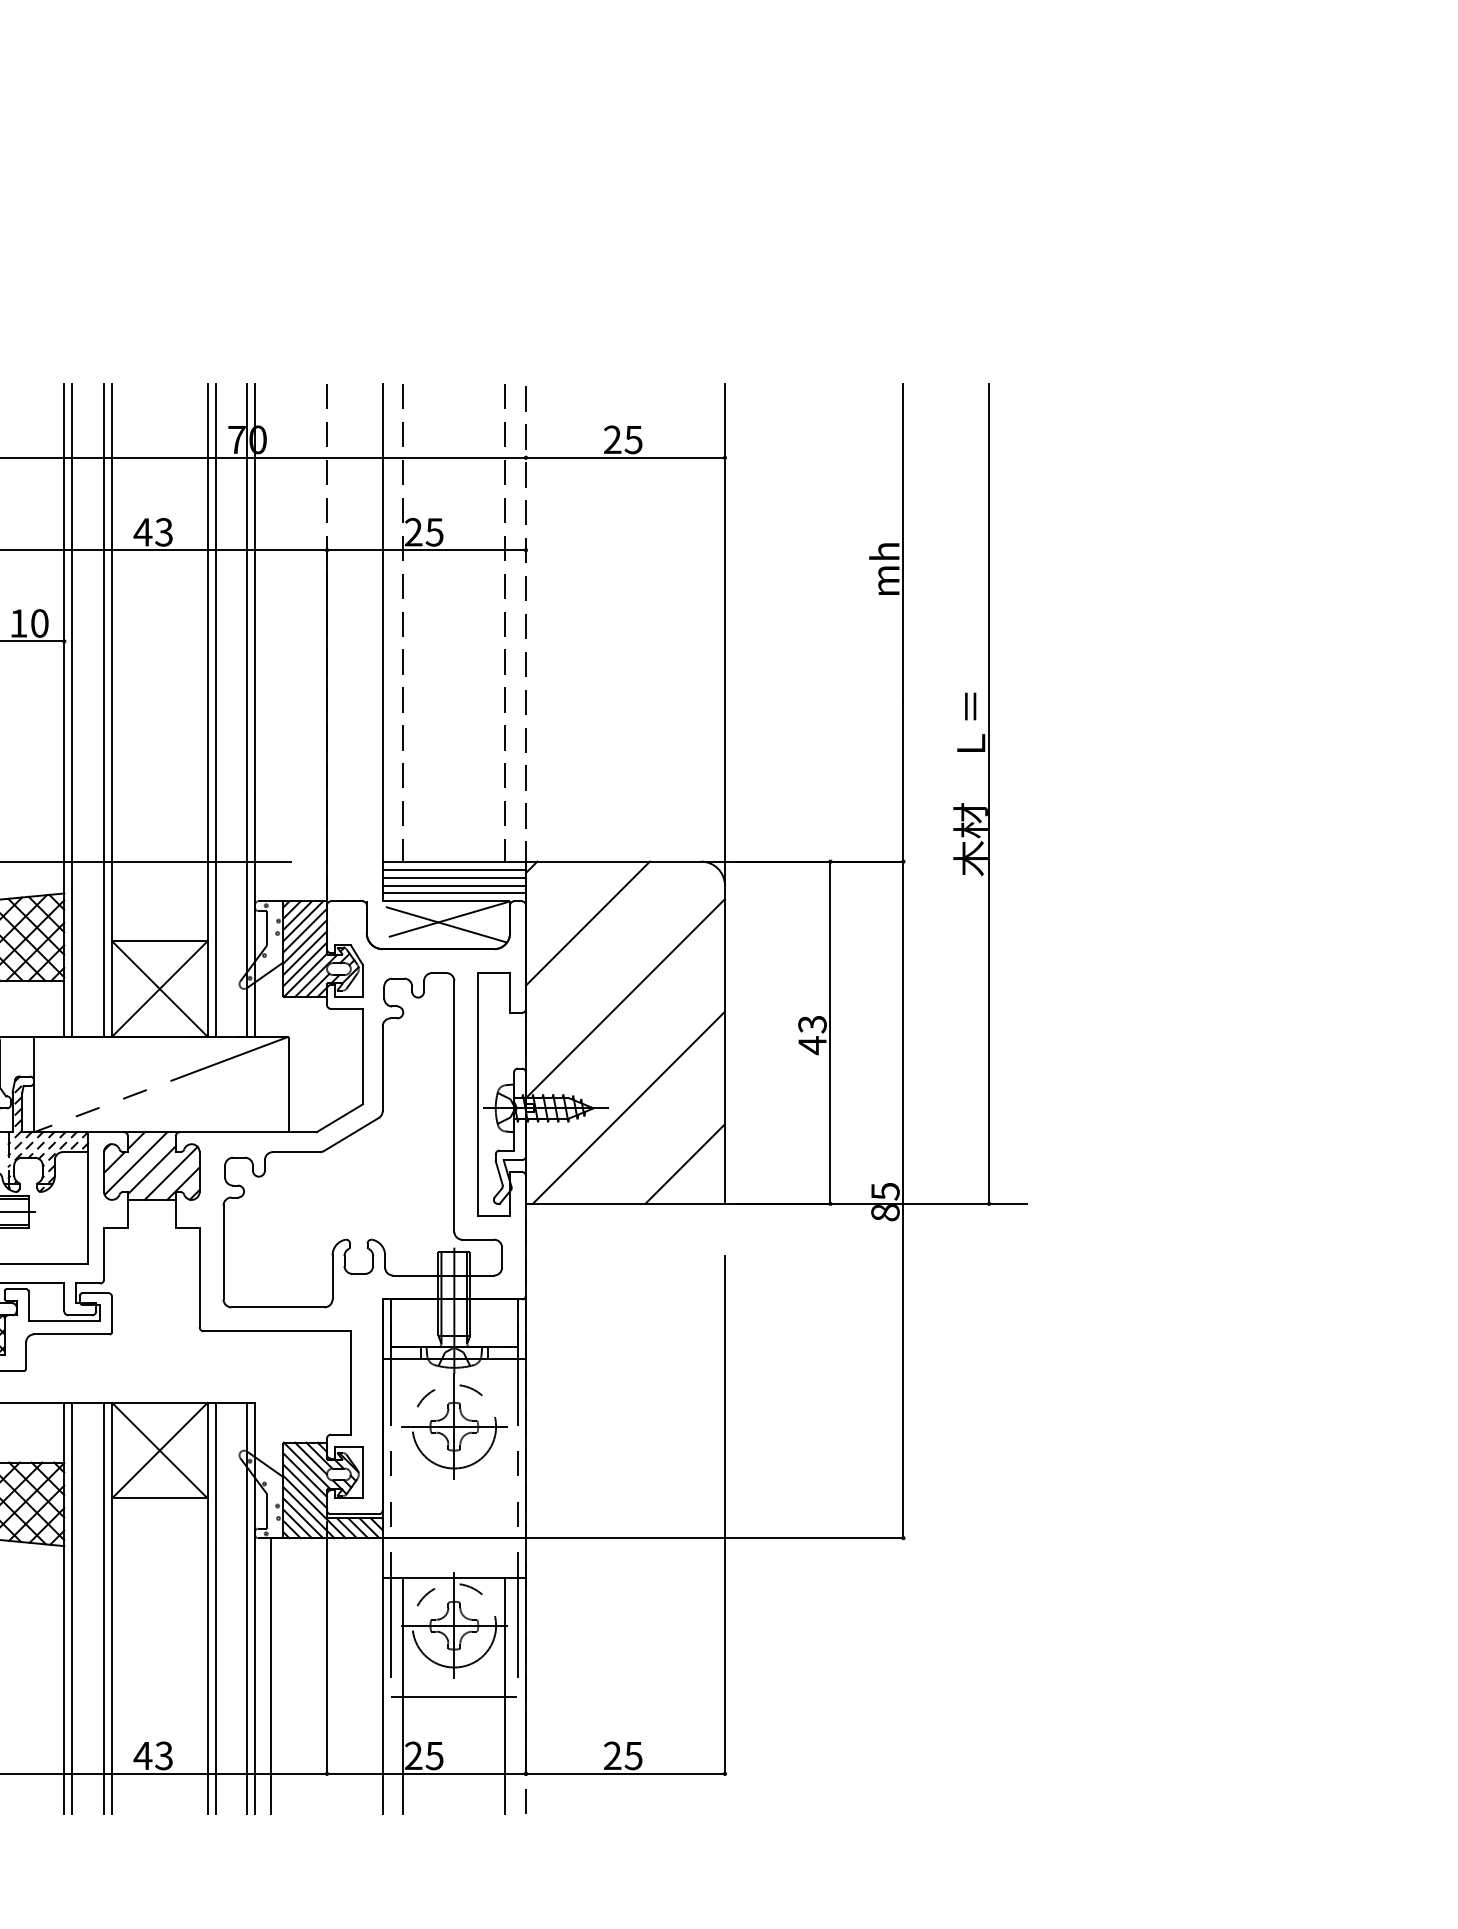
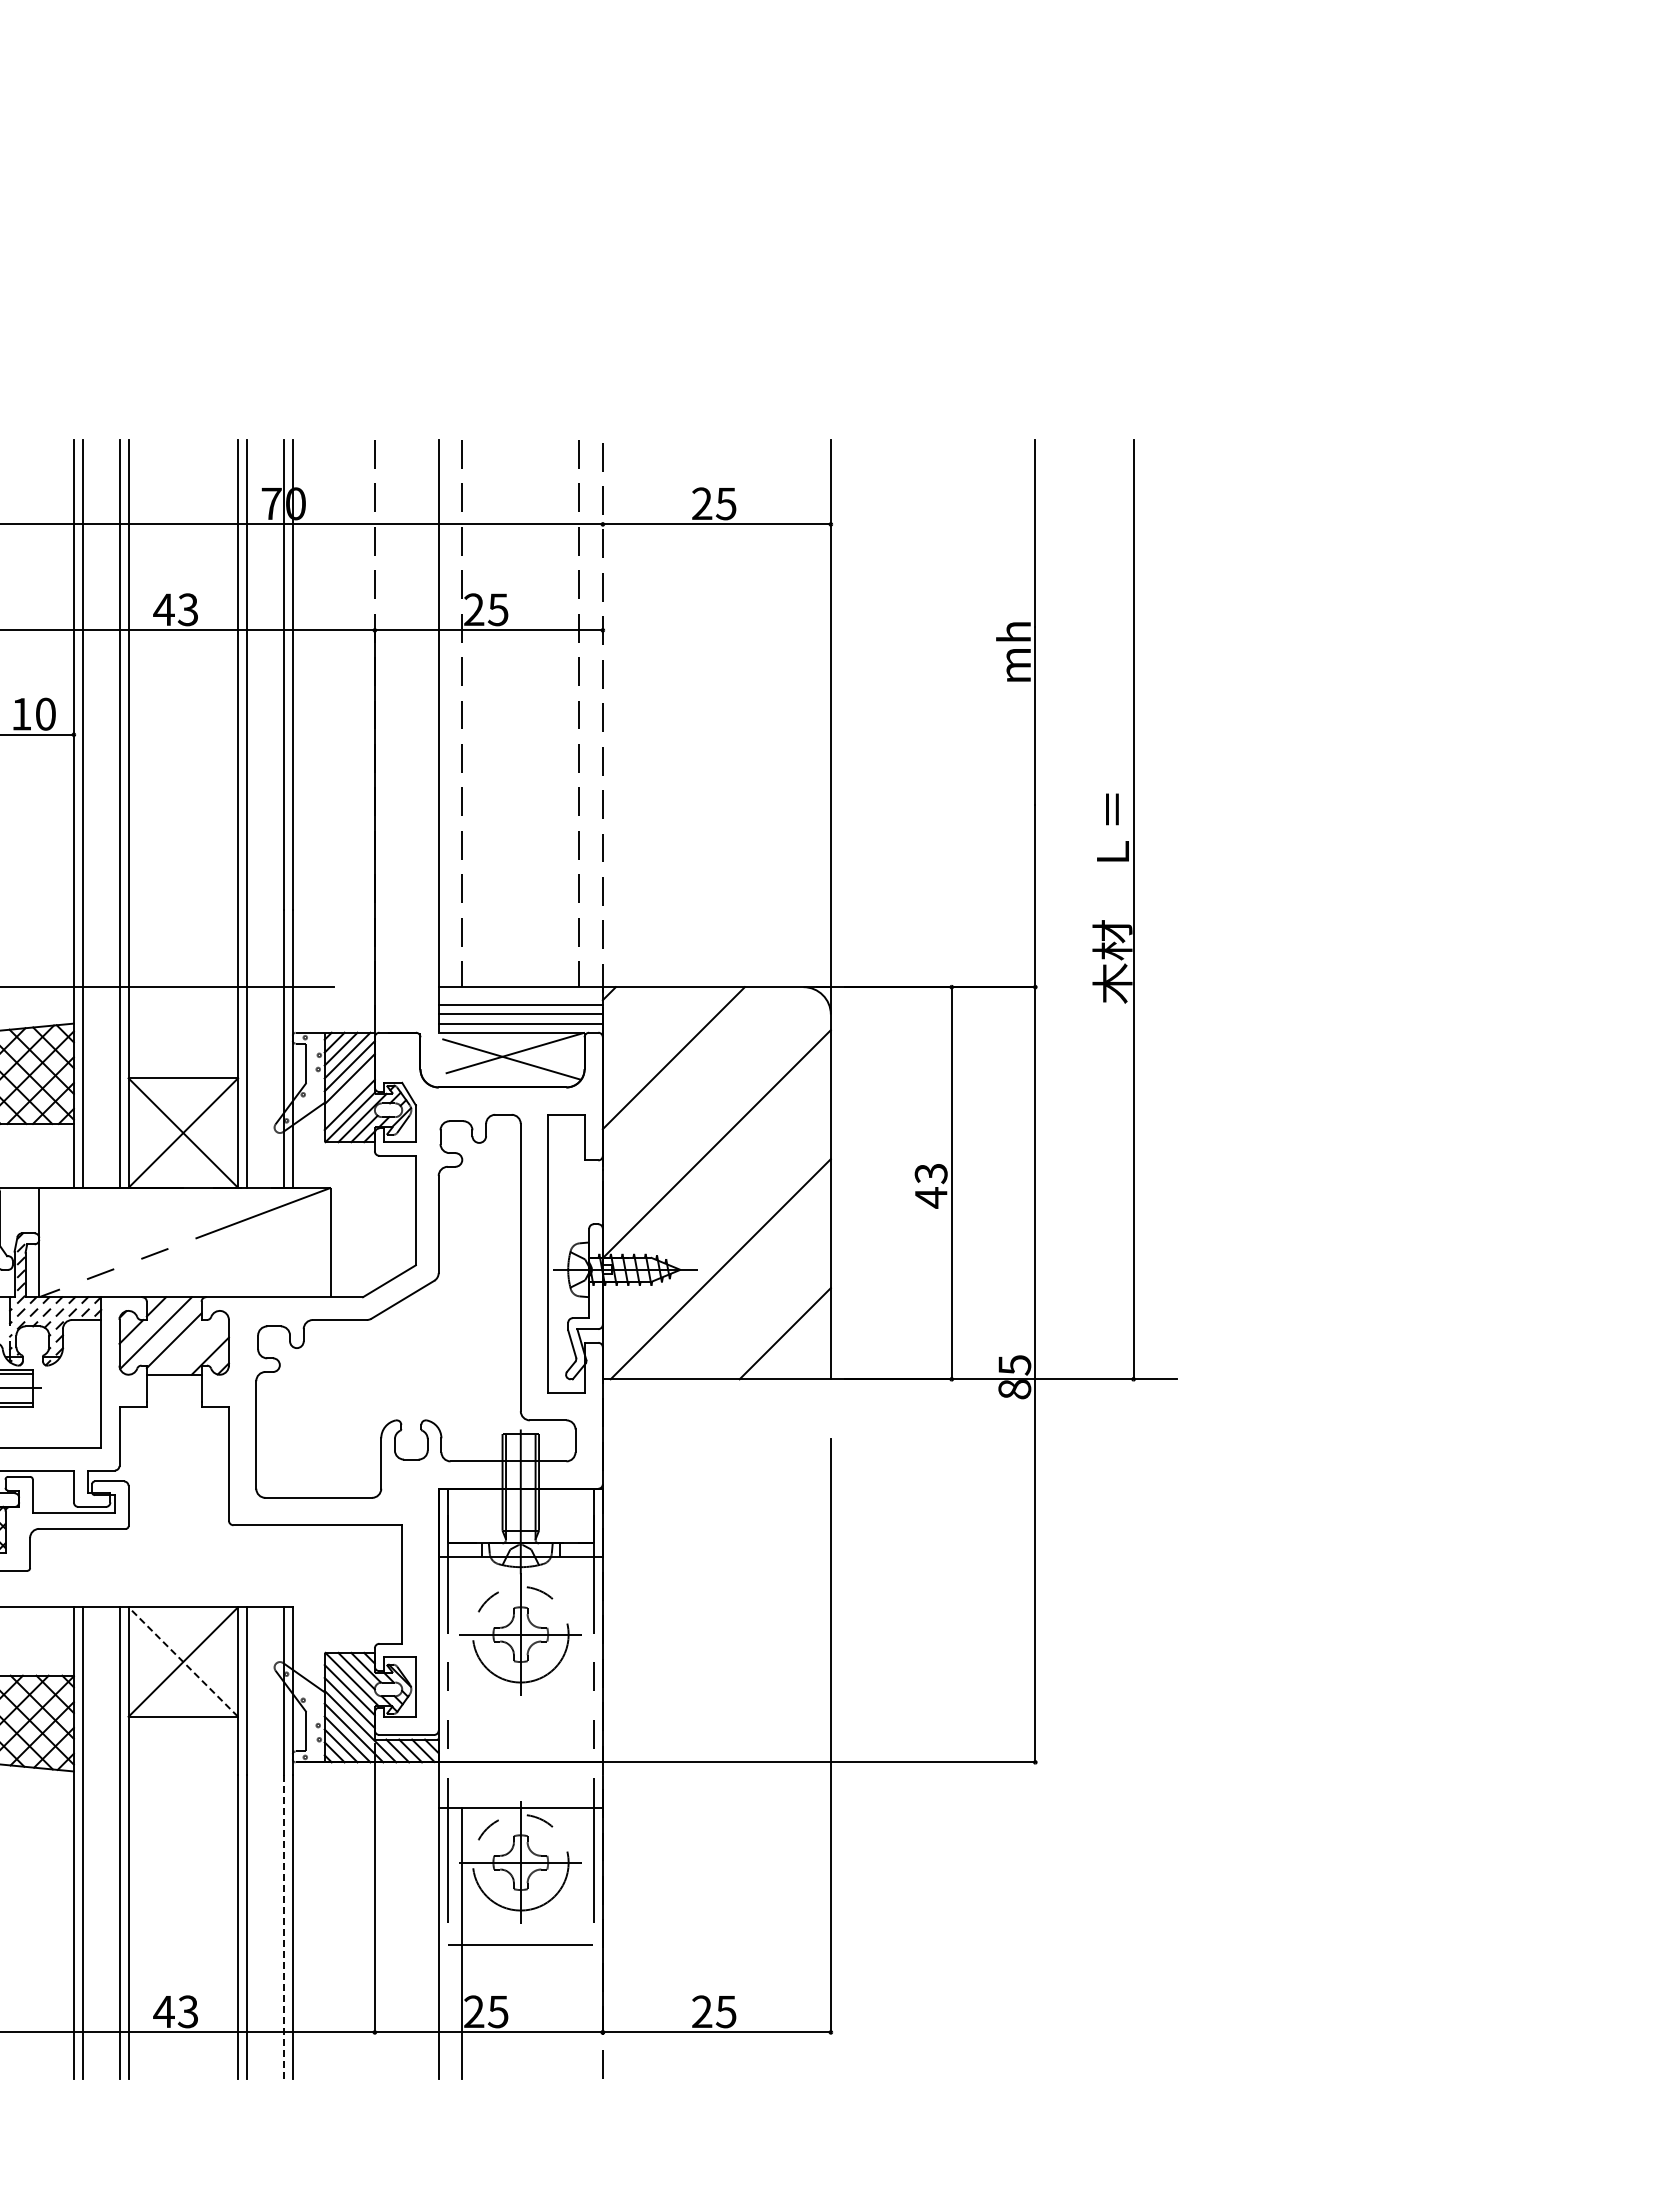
line: (454, 869) -> (520, 996), removed
line: (304, 953) -> (349, 1092), removed
line: (171, 1173) -> (196, 1344), removed
line: (159, 1450) -> (182, 1661), solid -> dashed
line: (271, 1676) -> (311, 1920), removed
line: (247, 1681) -> (283, 1926), solid -> dashed
line: (505, 1695) -> (579, 1942), removed

